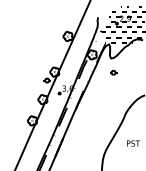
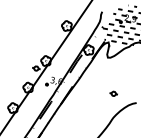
part: (113, 72) -> (113, 93), moved

